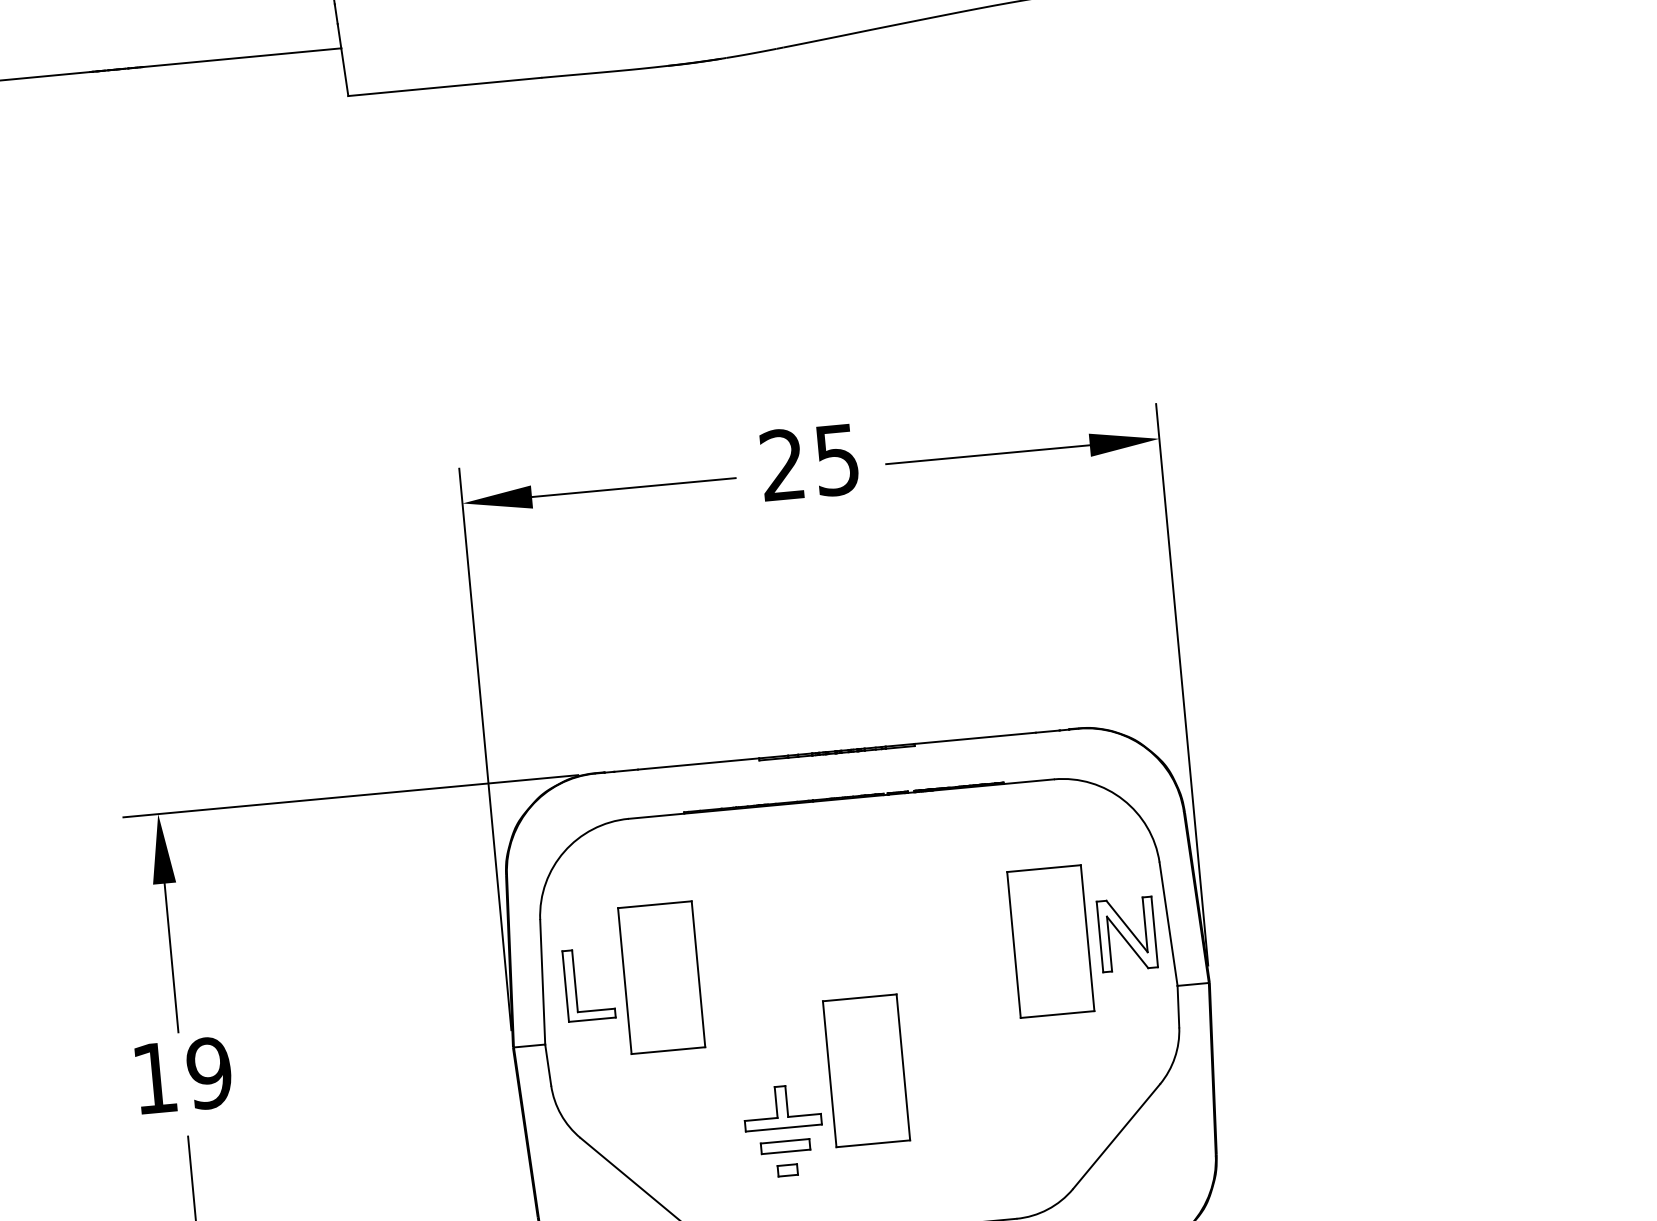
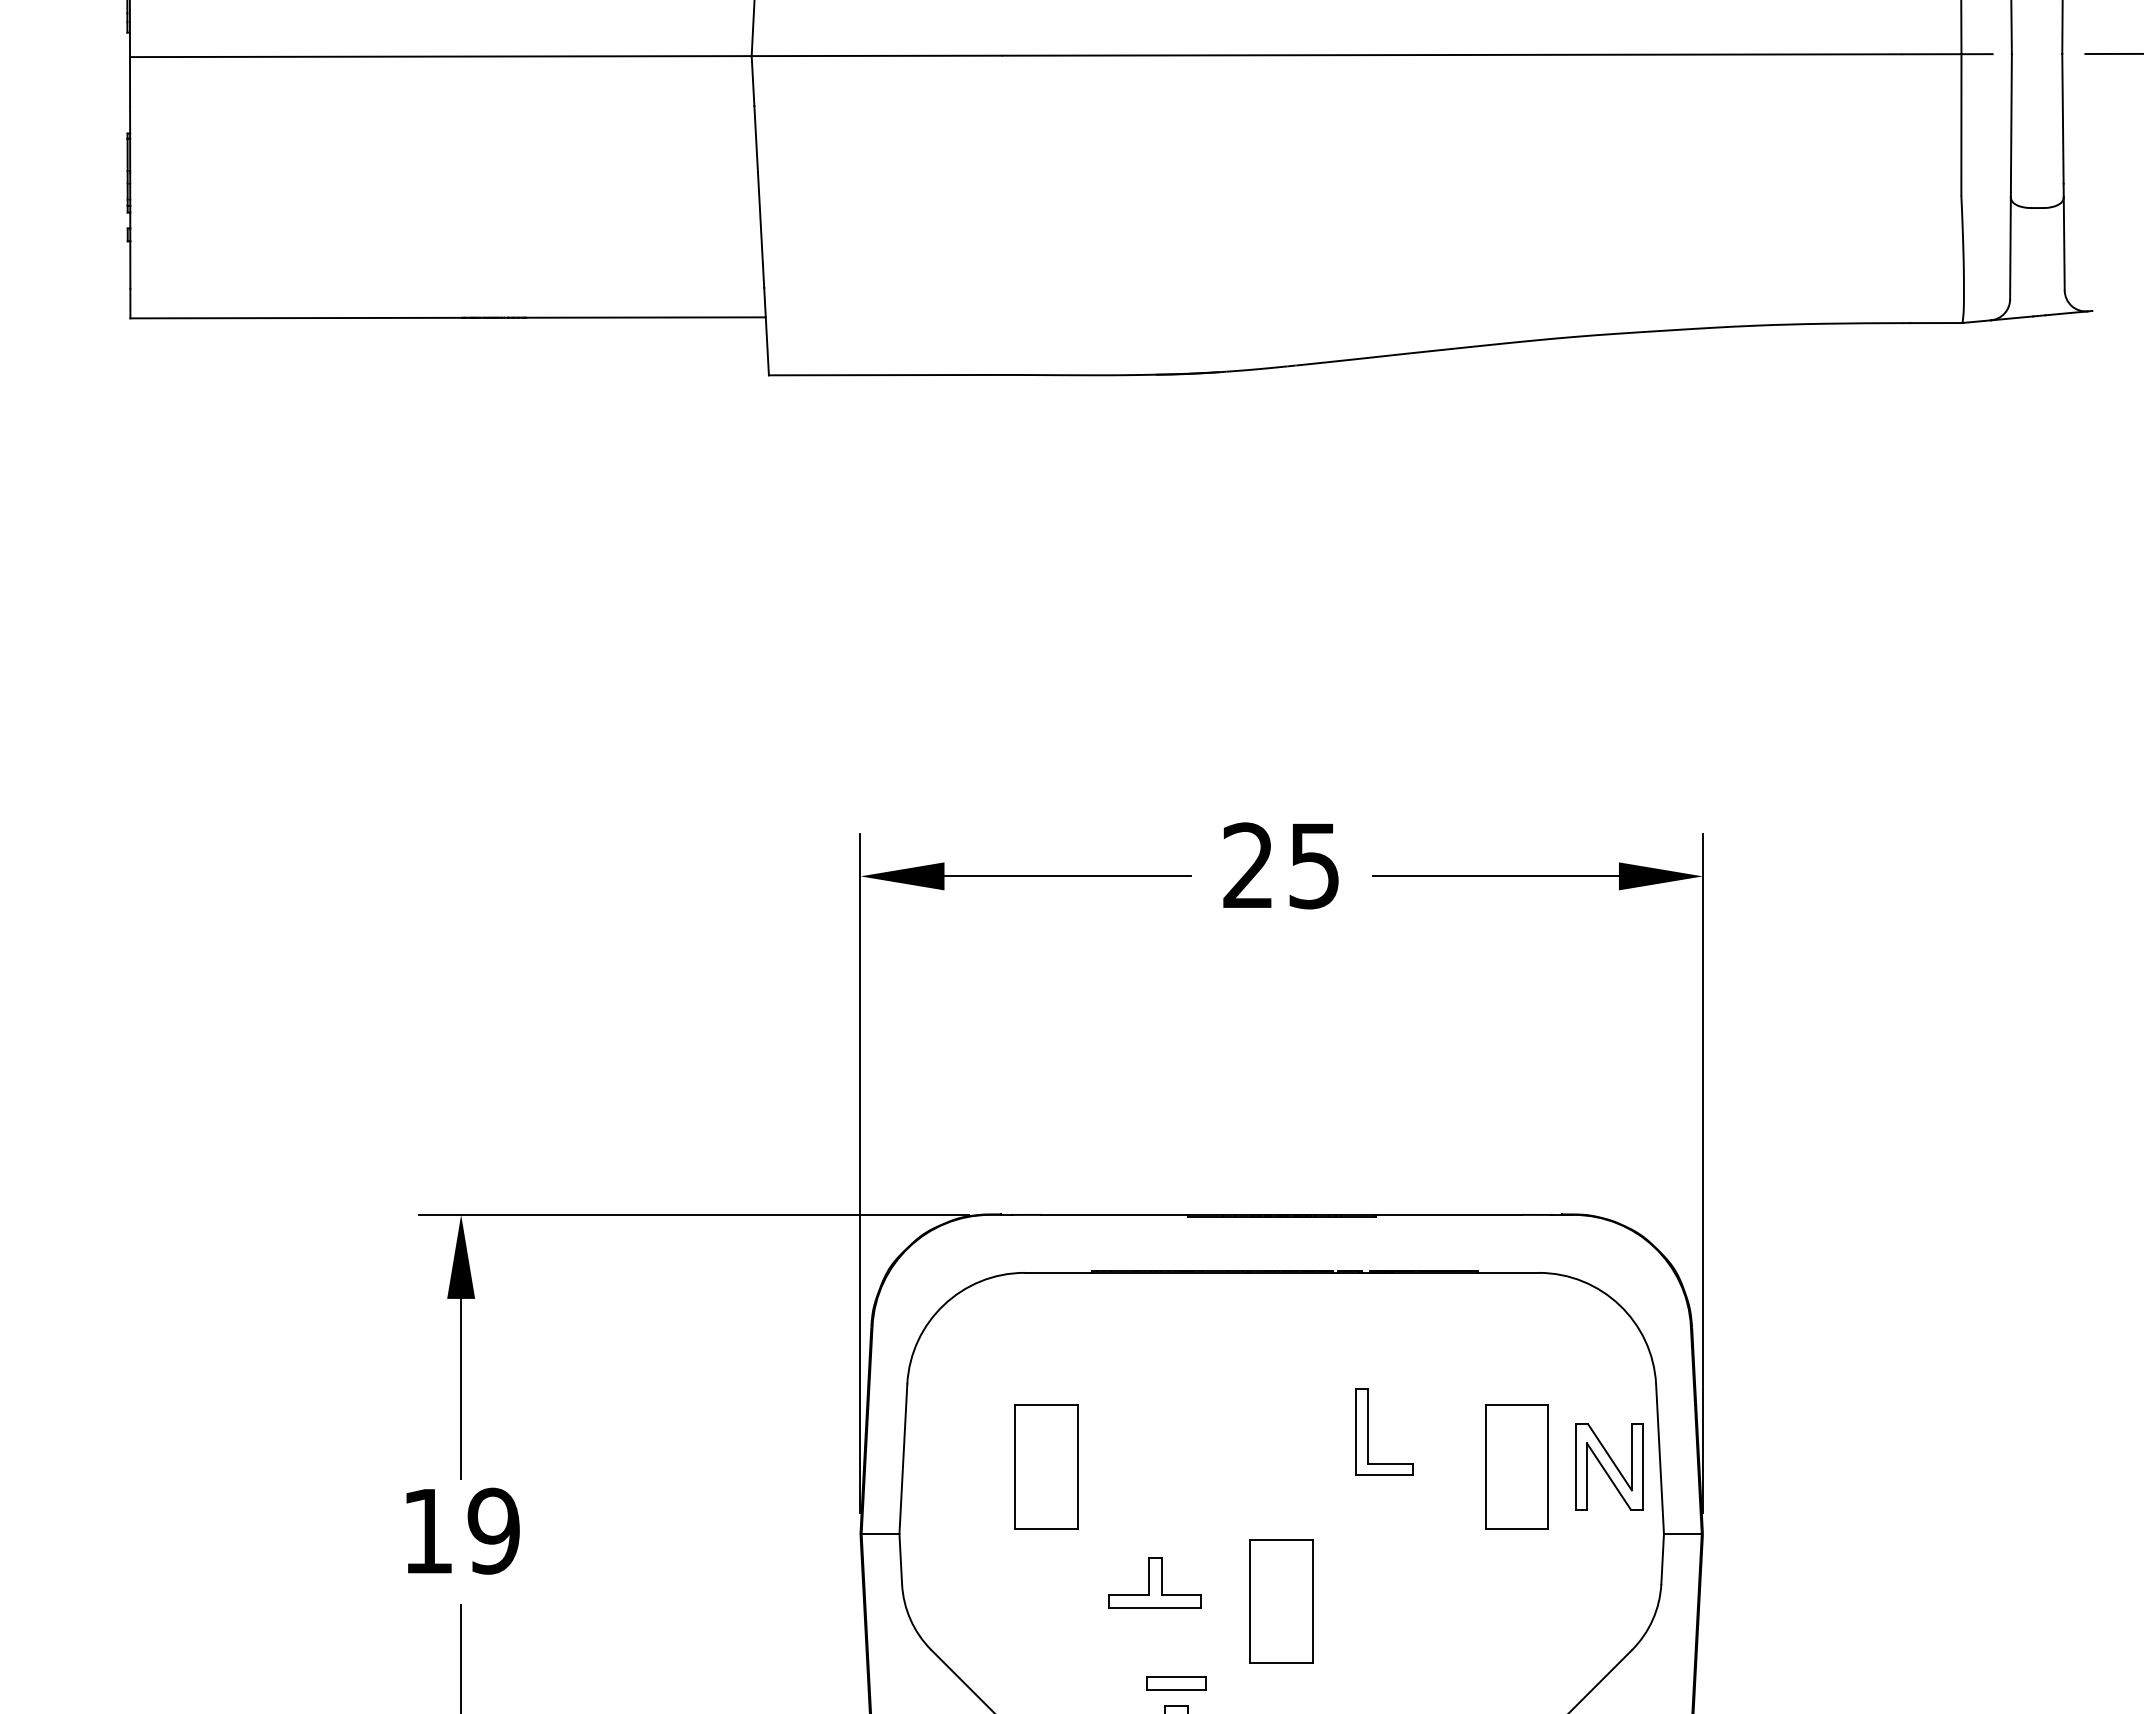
part: (1050, 941) -> (1516, 1466), size x0.7
part: (661, 977) -> (1046, 1466), size x0.7
part: (575, 985) -> (1368, 1431), moved
part: (866, 1070) -> (1281, 1601), size x0.7
part: (781, 1107) -> (1154, 1582), moved

